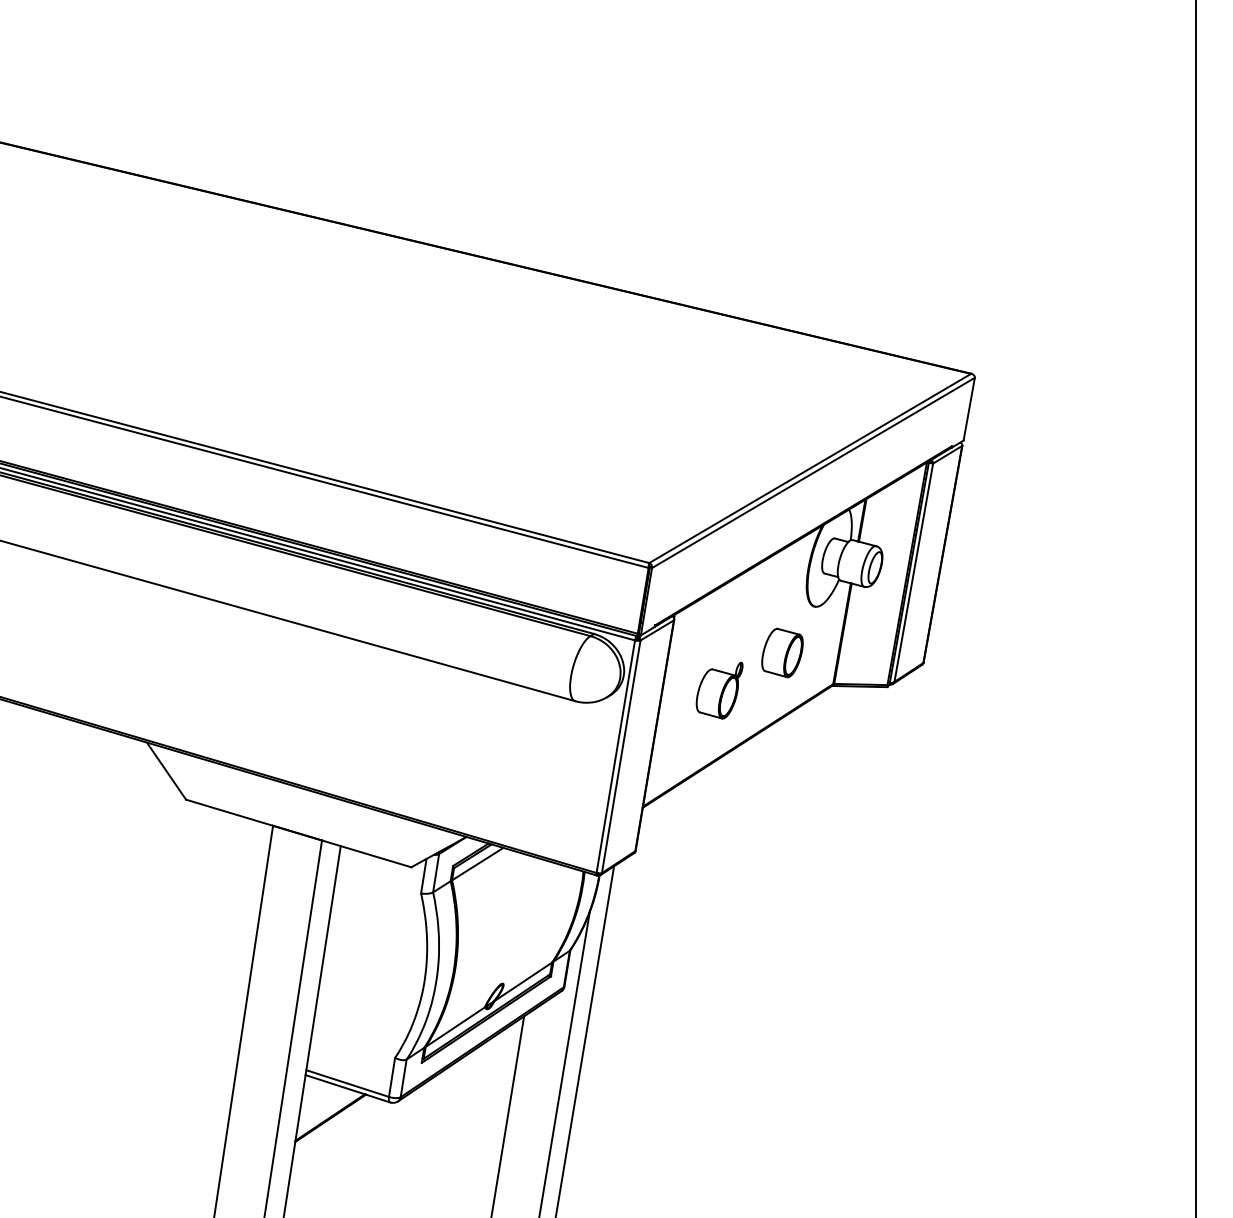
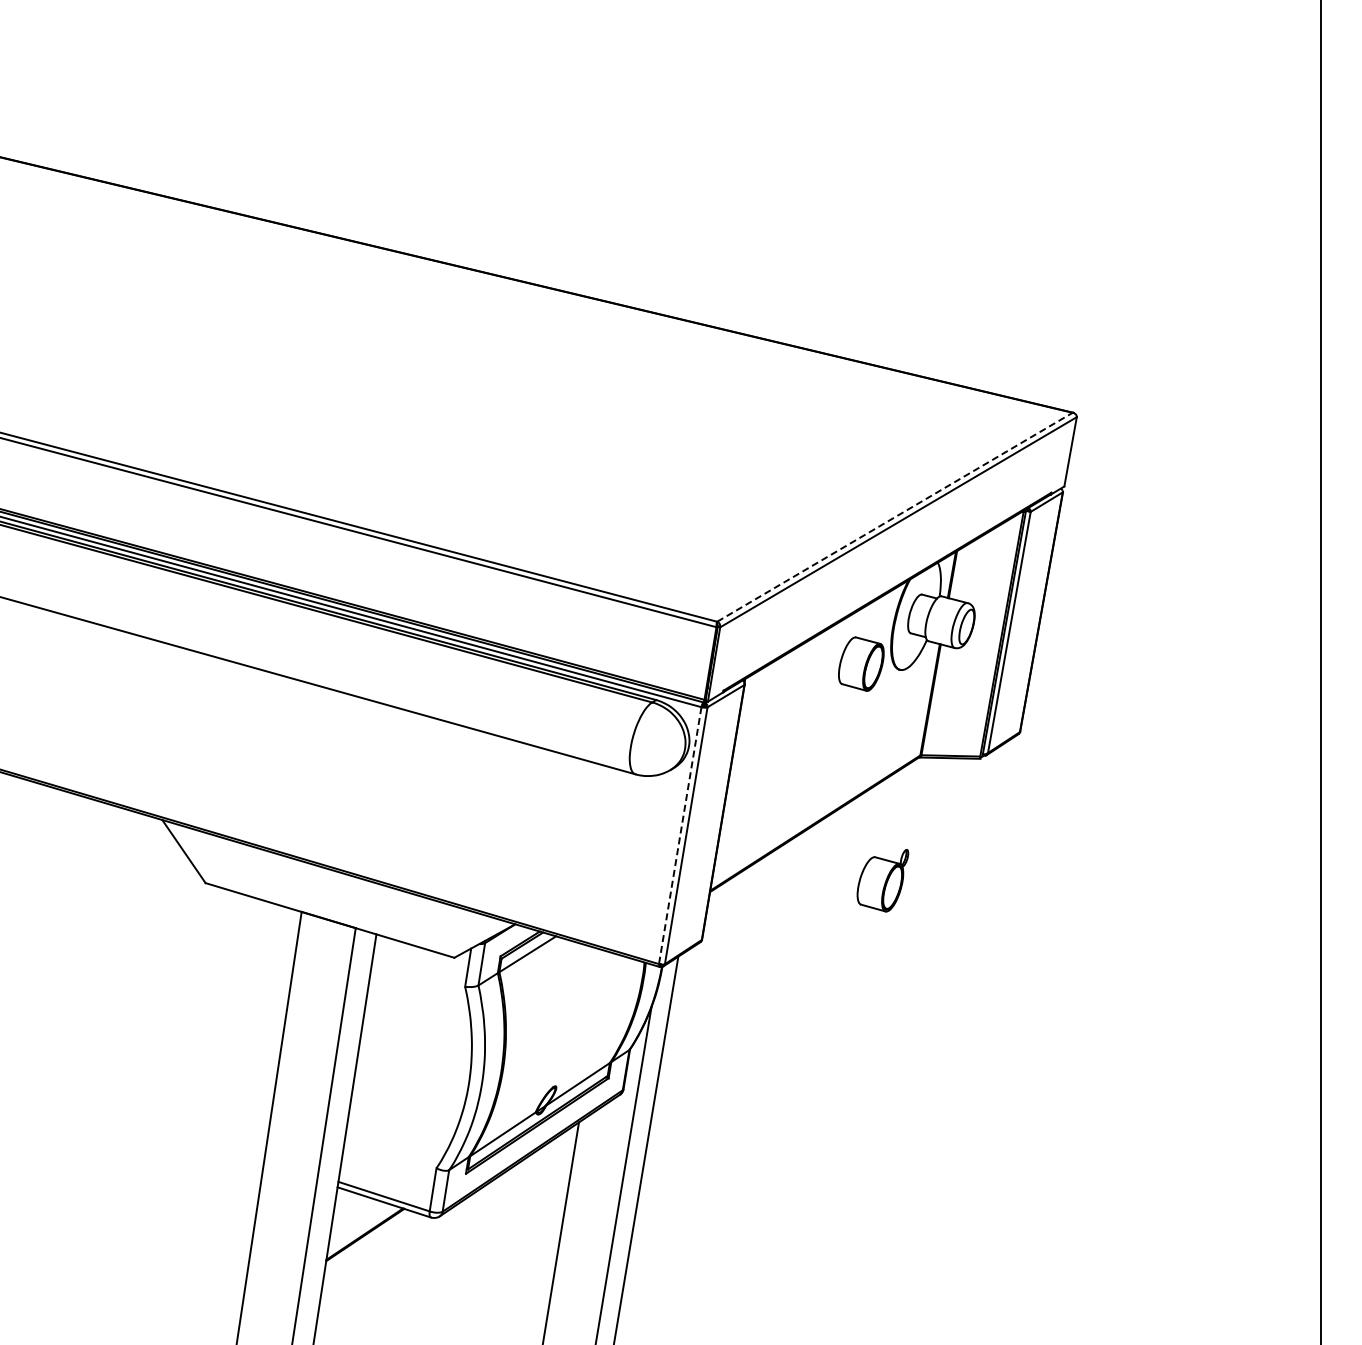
line: (810, 468) -> (895, 517), solid -> dashed
part: (782, 652) -> (861, 663), moved
part: (719, 690) -> (882, 880), moved
line: (616, 757) -> (680, 836), solid -> dashed

